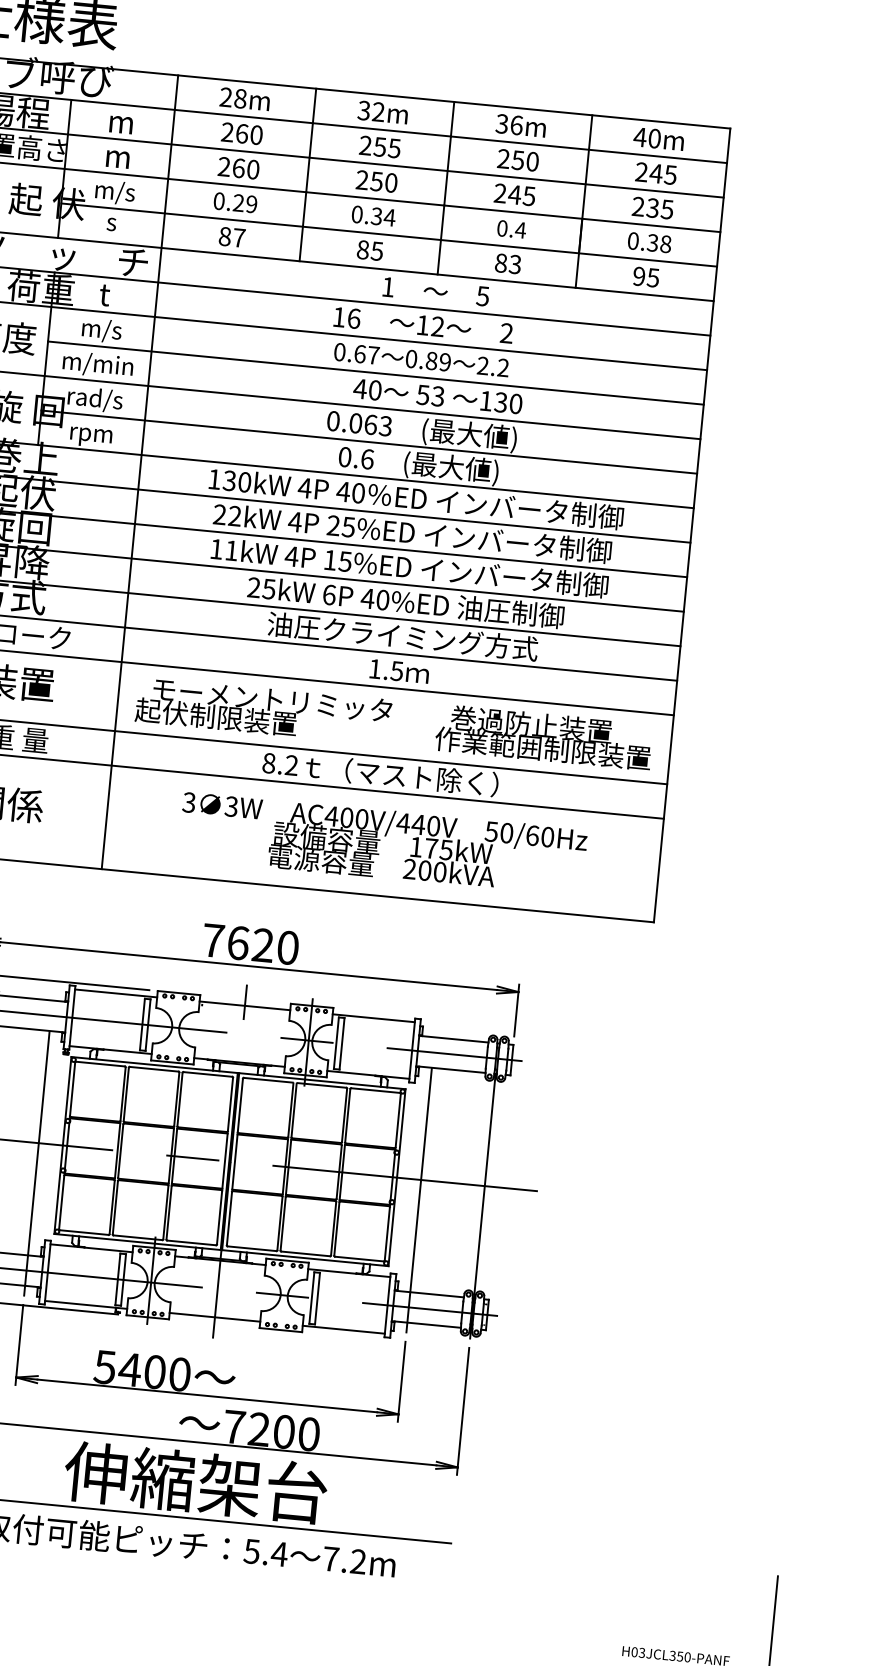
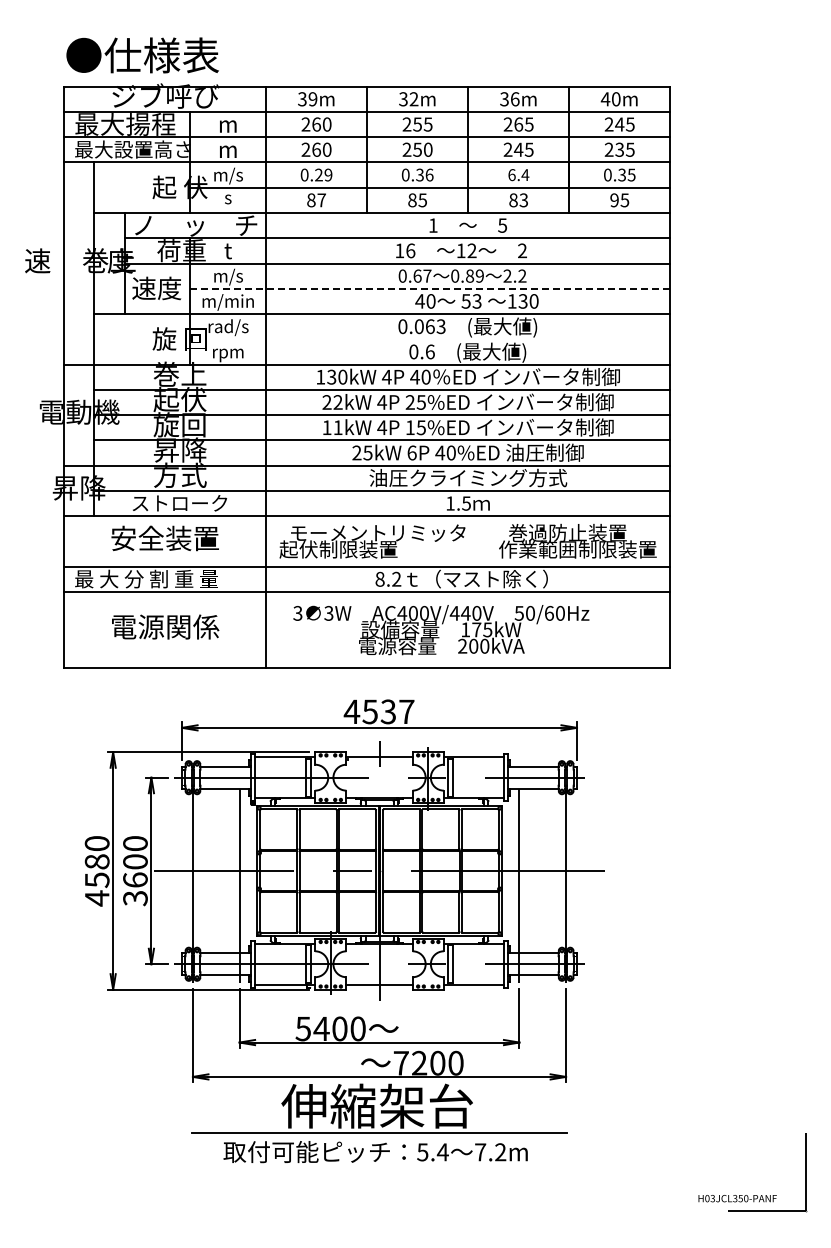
text: (233, 98) -> (307, 99), 28m -> 39m
text: (524, 160) -> (523, 124), 250 -> 265
text: (389, 216) -> (429, 174), 0.34 -> 0.36
text: (501, 227) -> (511, 174), 0.4 -> 6.4
text: (665, 243) -> (631, 174), 0.38 -> 0.35
line: (376, 372) -> (430, 288), solid -> dashed
line: (369, 442) -> (430, 339), removed
text: (383, 844) -> (441, 630), moved
text: (249, 943) -> (378, 711), 7620 -> 4537

